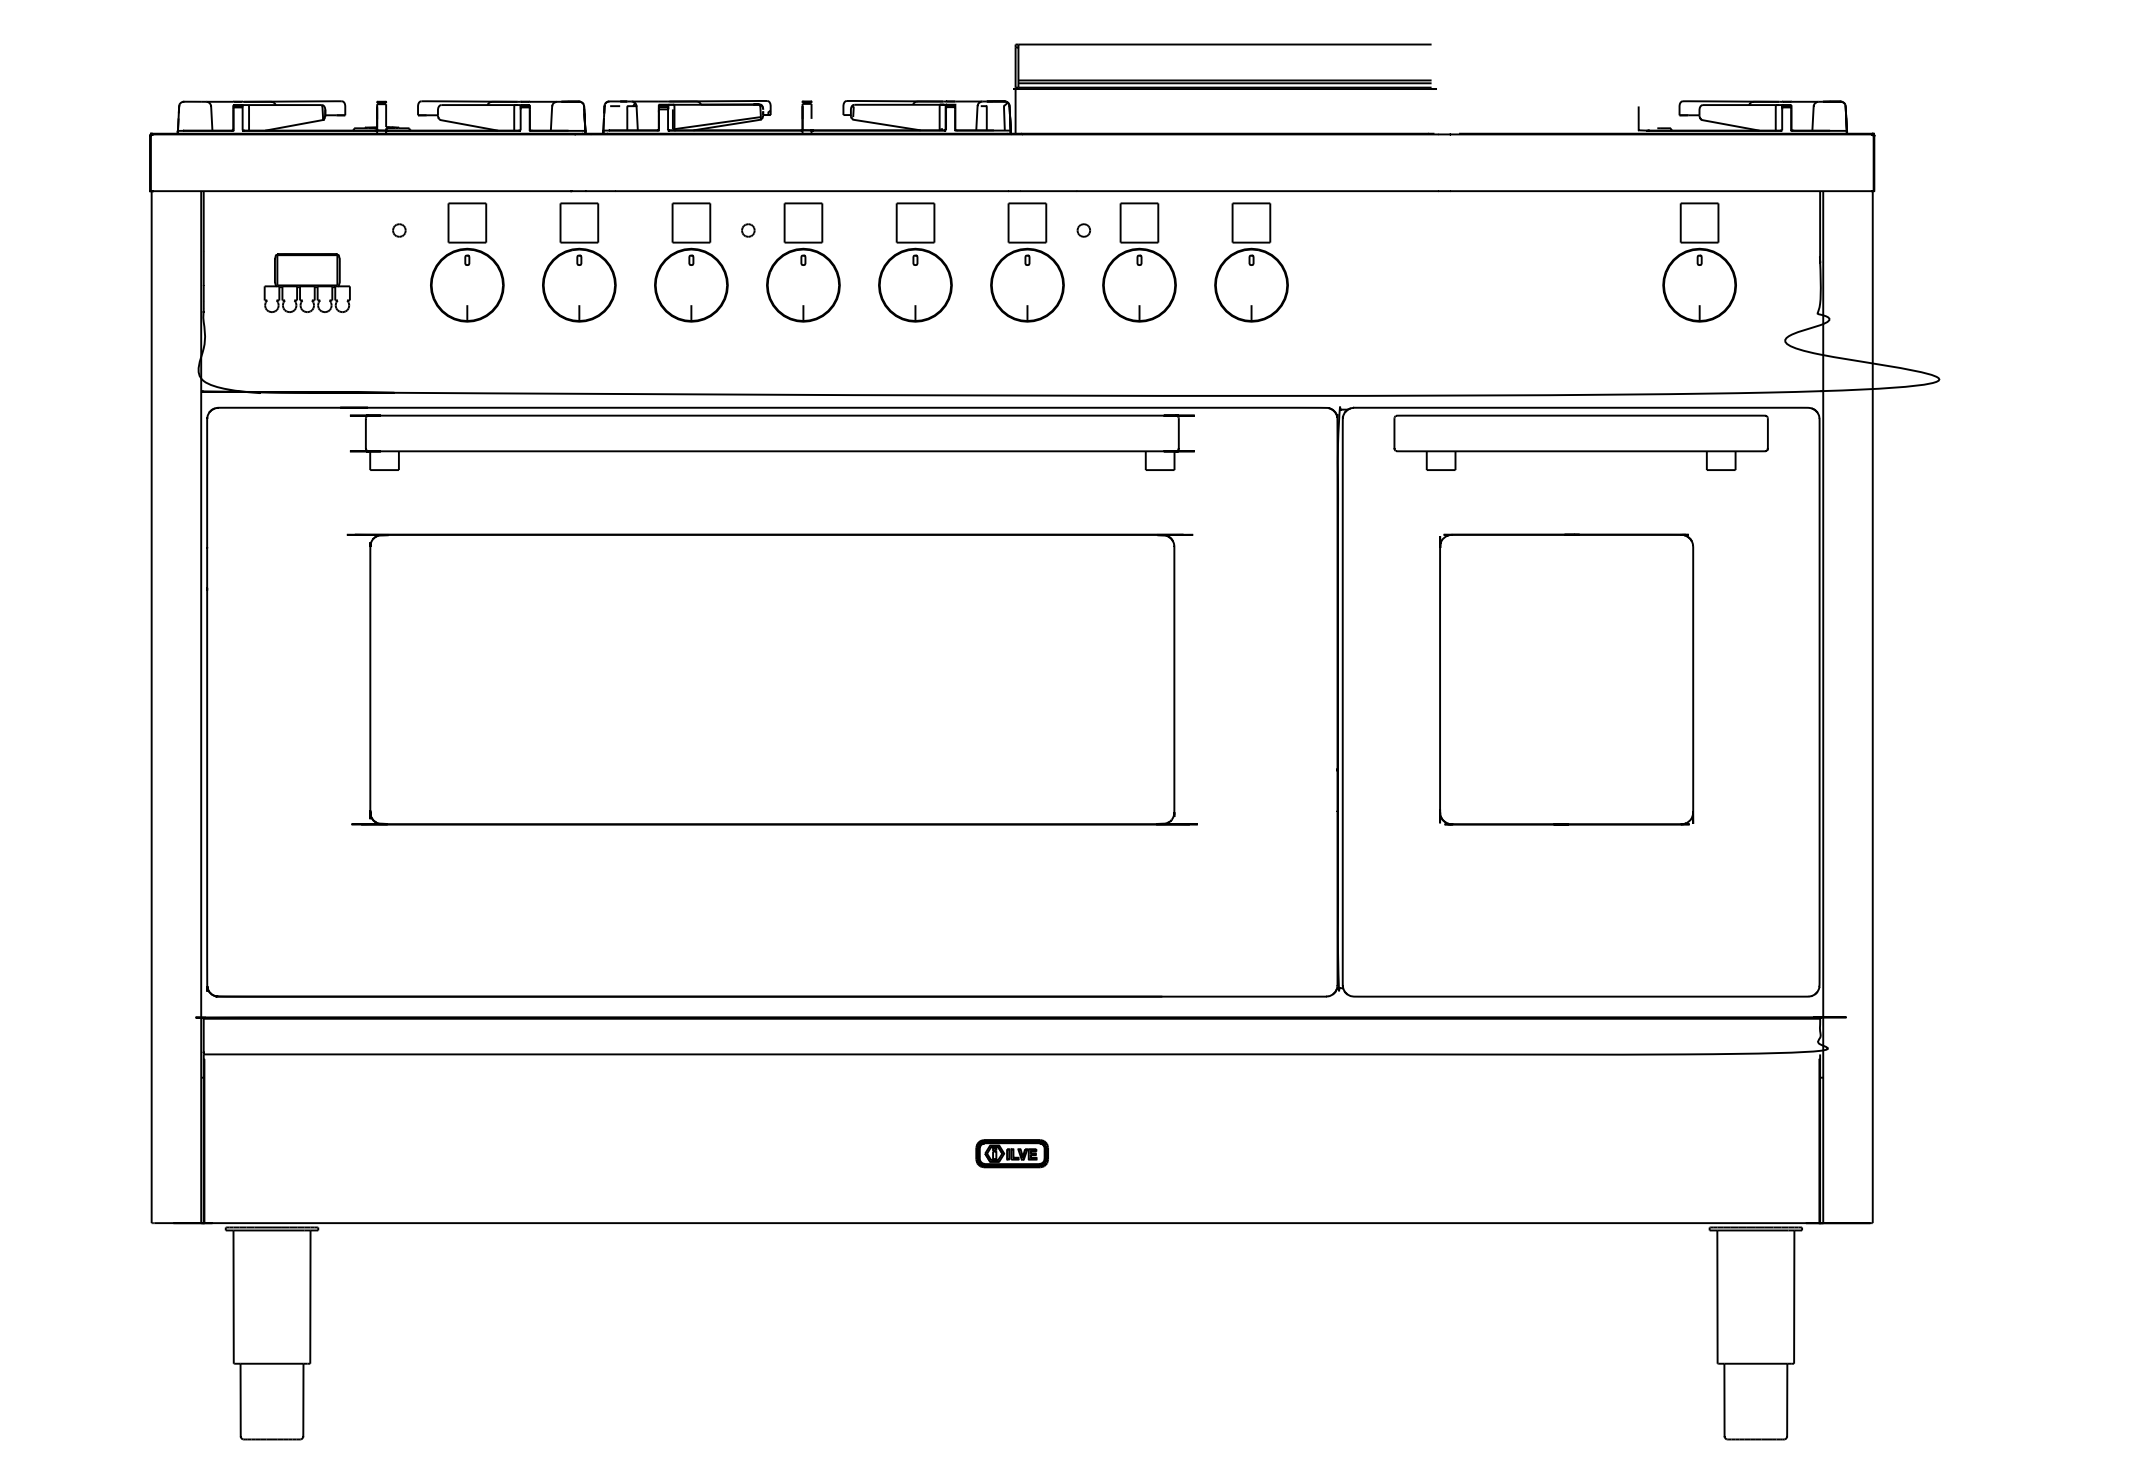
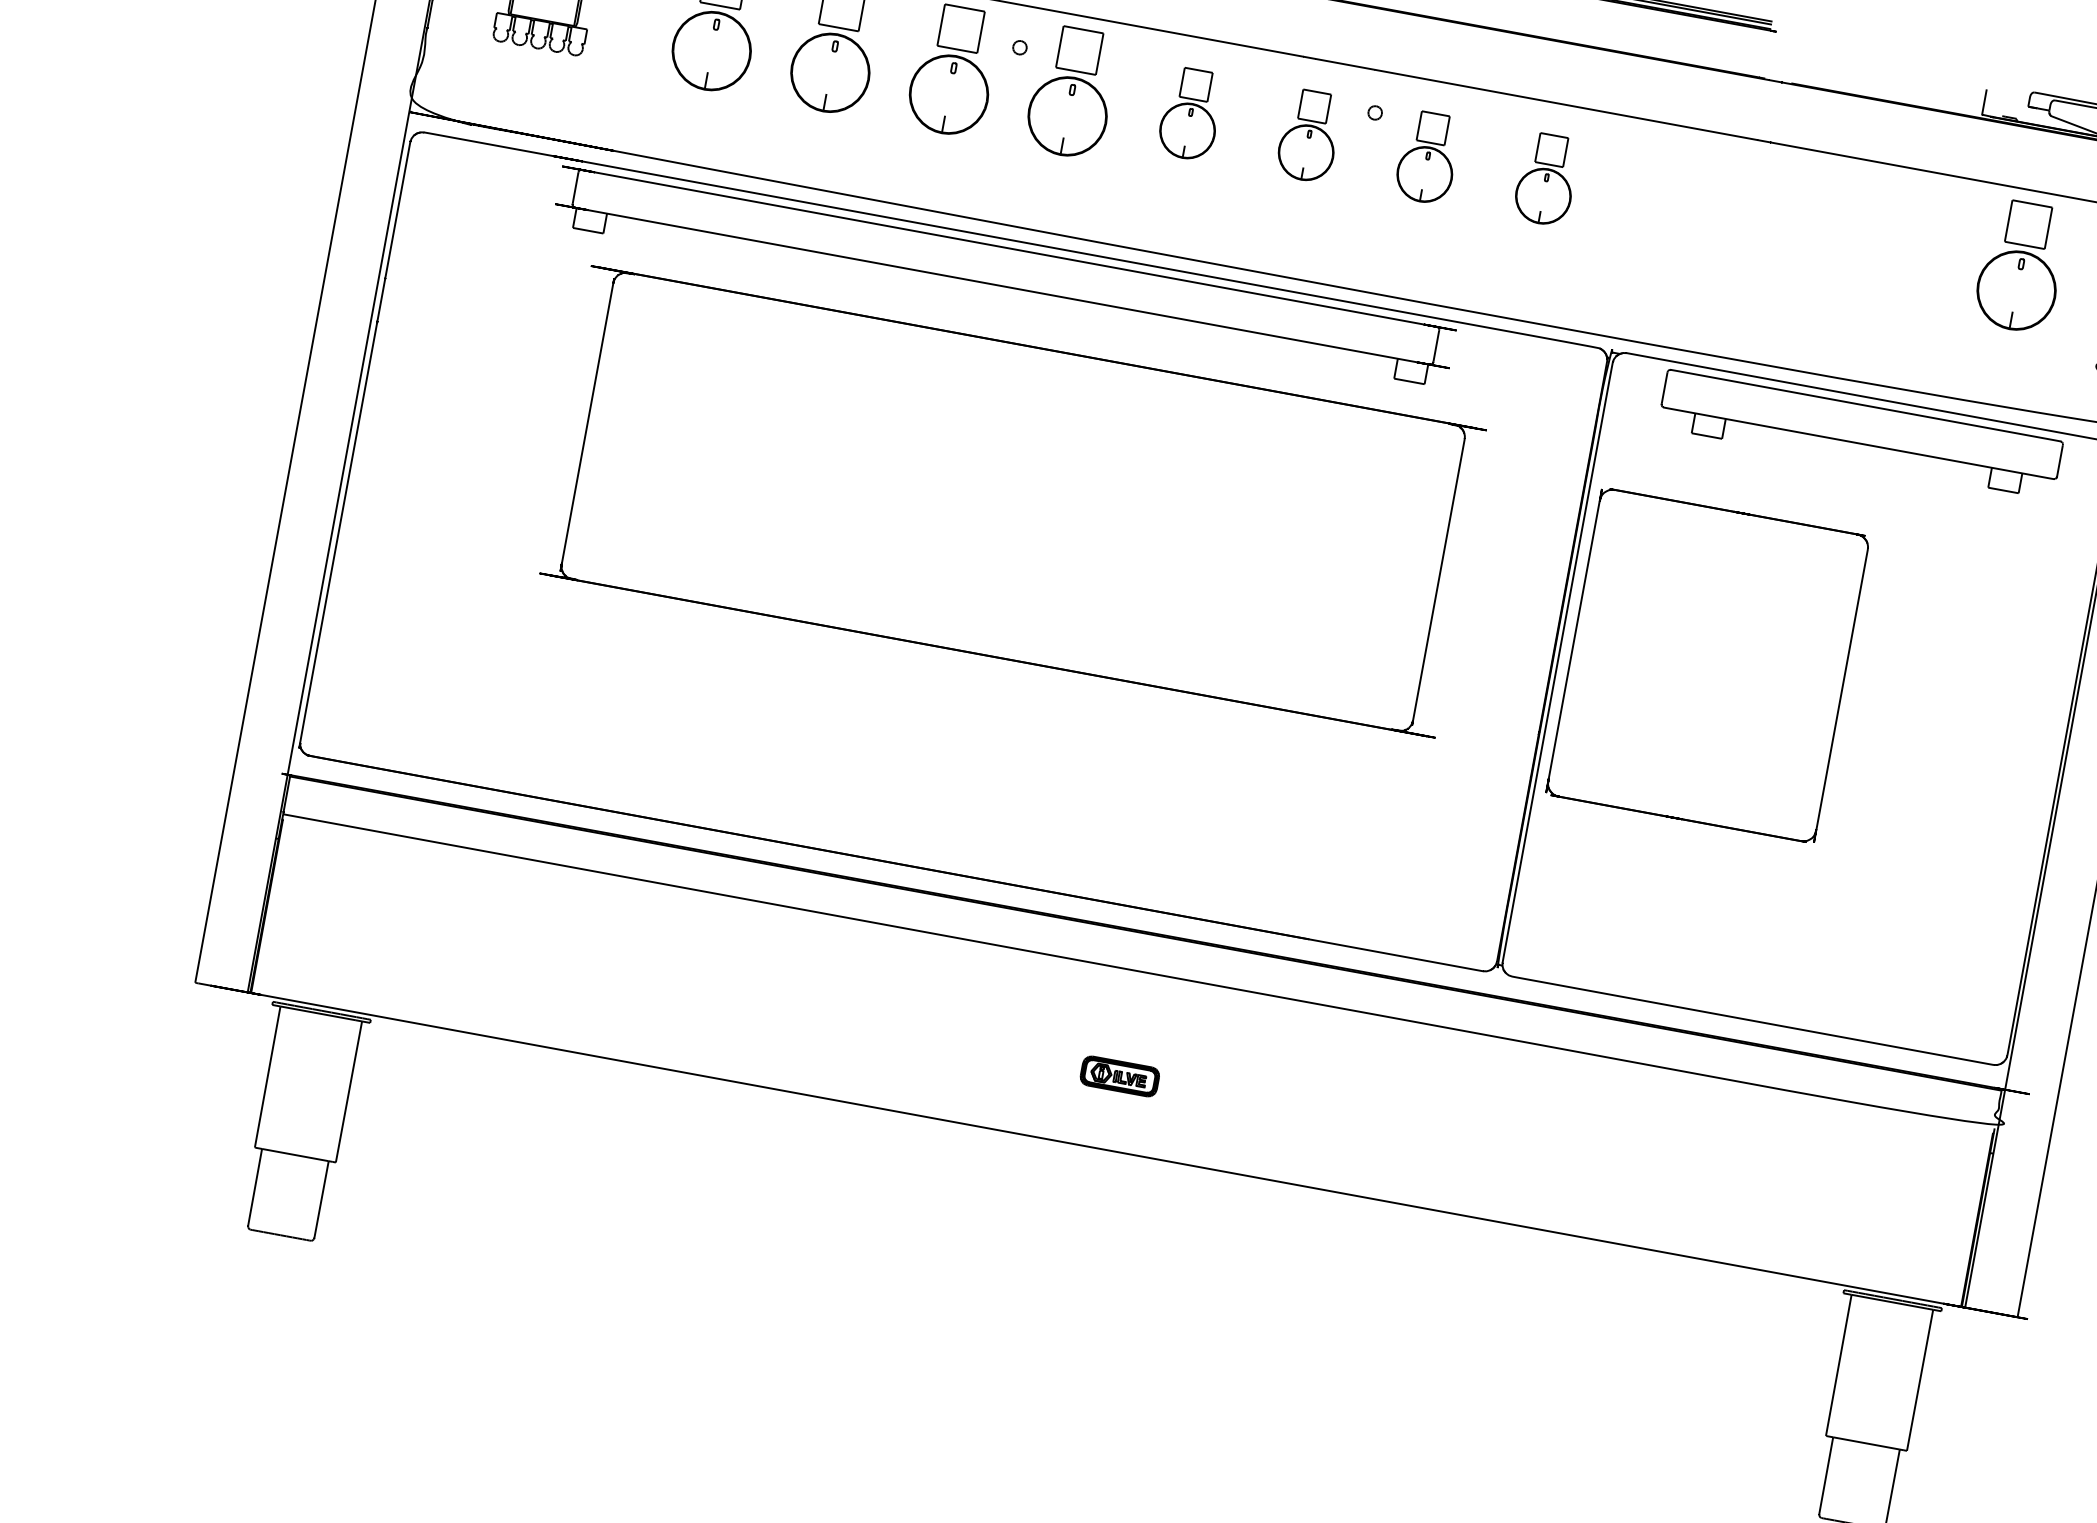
part: (915, 262) -> (1190, 114), size x0.7
part: (1027, 262) -> (1309, 135), size x0.7
part: (1139, 262) -> (1427, 157), size x0.7
part: (1251, 262) -> (1546, 179), size x0.7
part: (771, 679) -> (1012, 501), moved
part: (1566, 679) -> (1707, 665), moved

